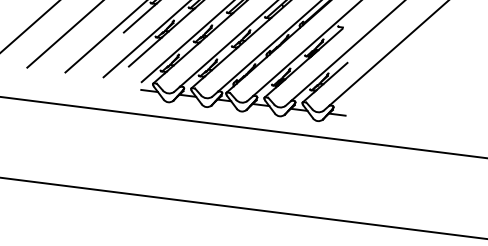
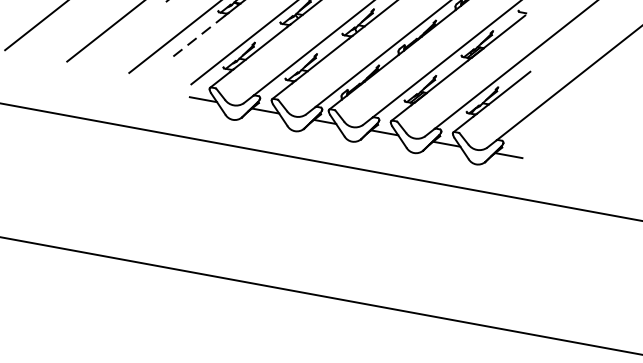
line: (144, 52) -> (198, 36), solid -> dashed

